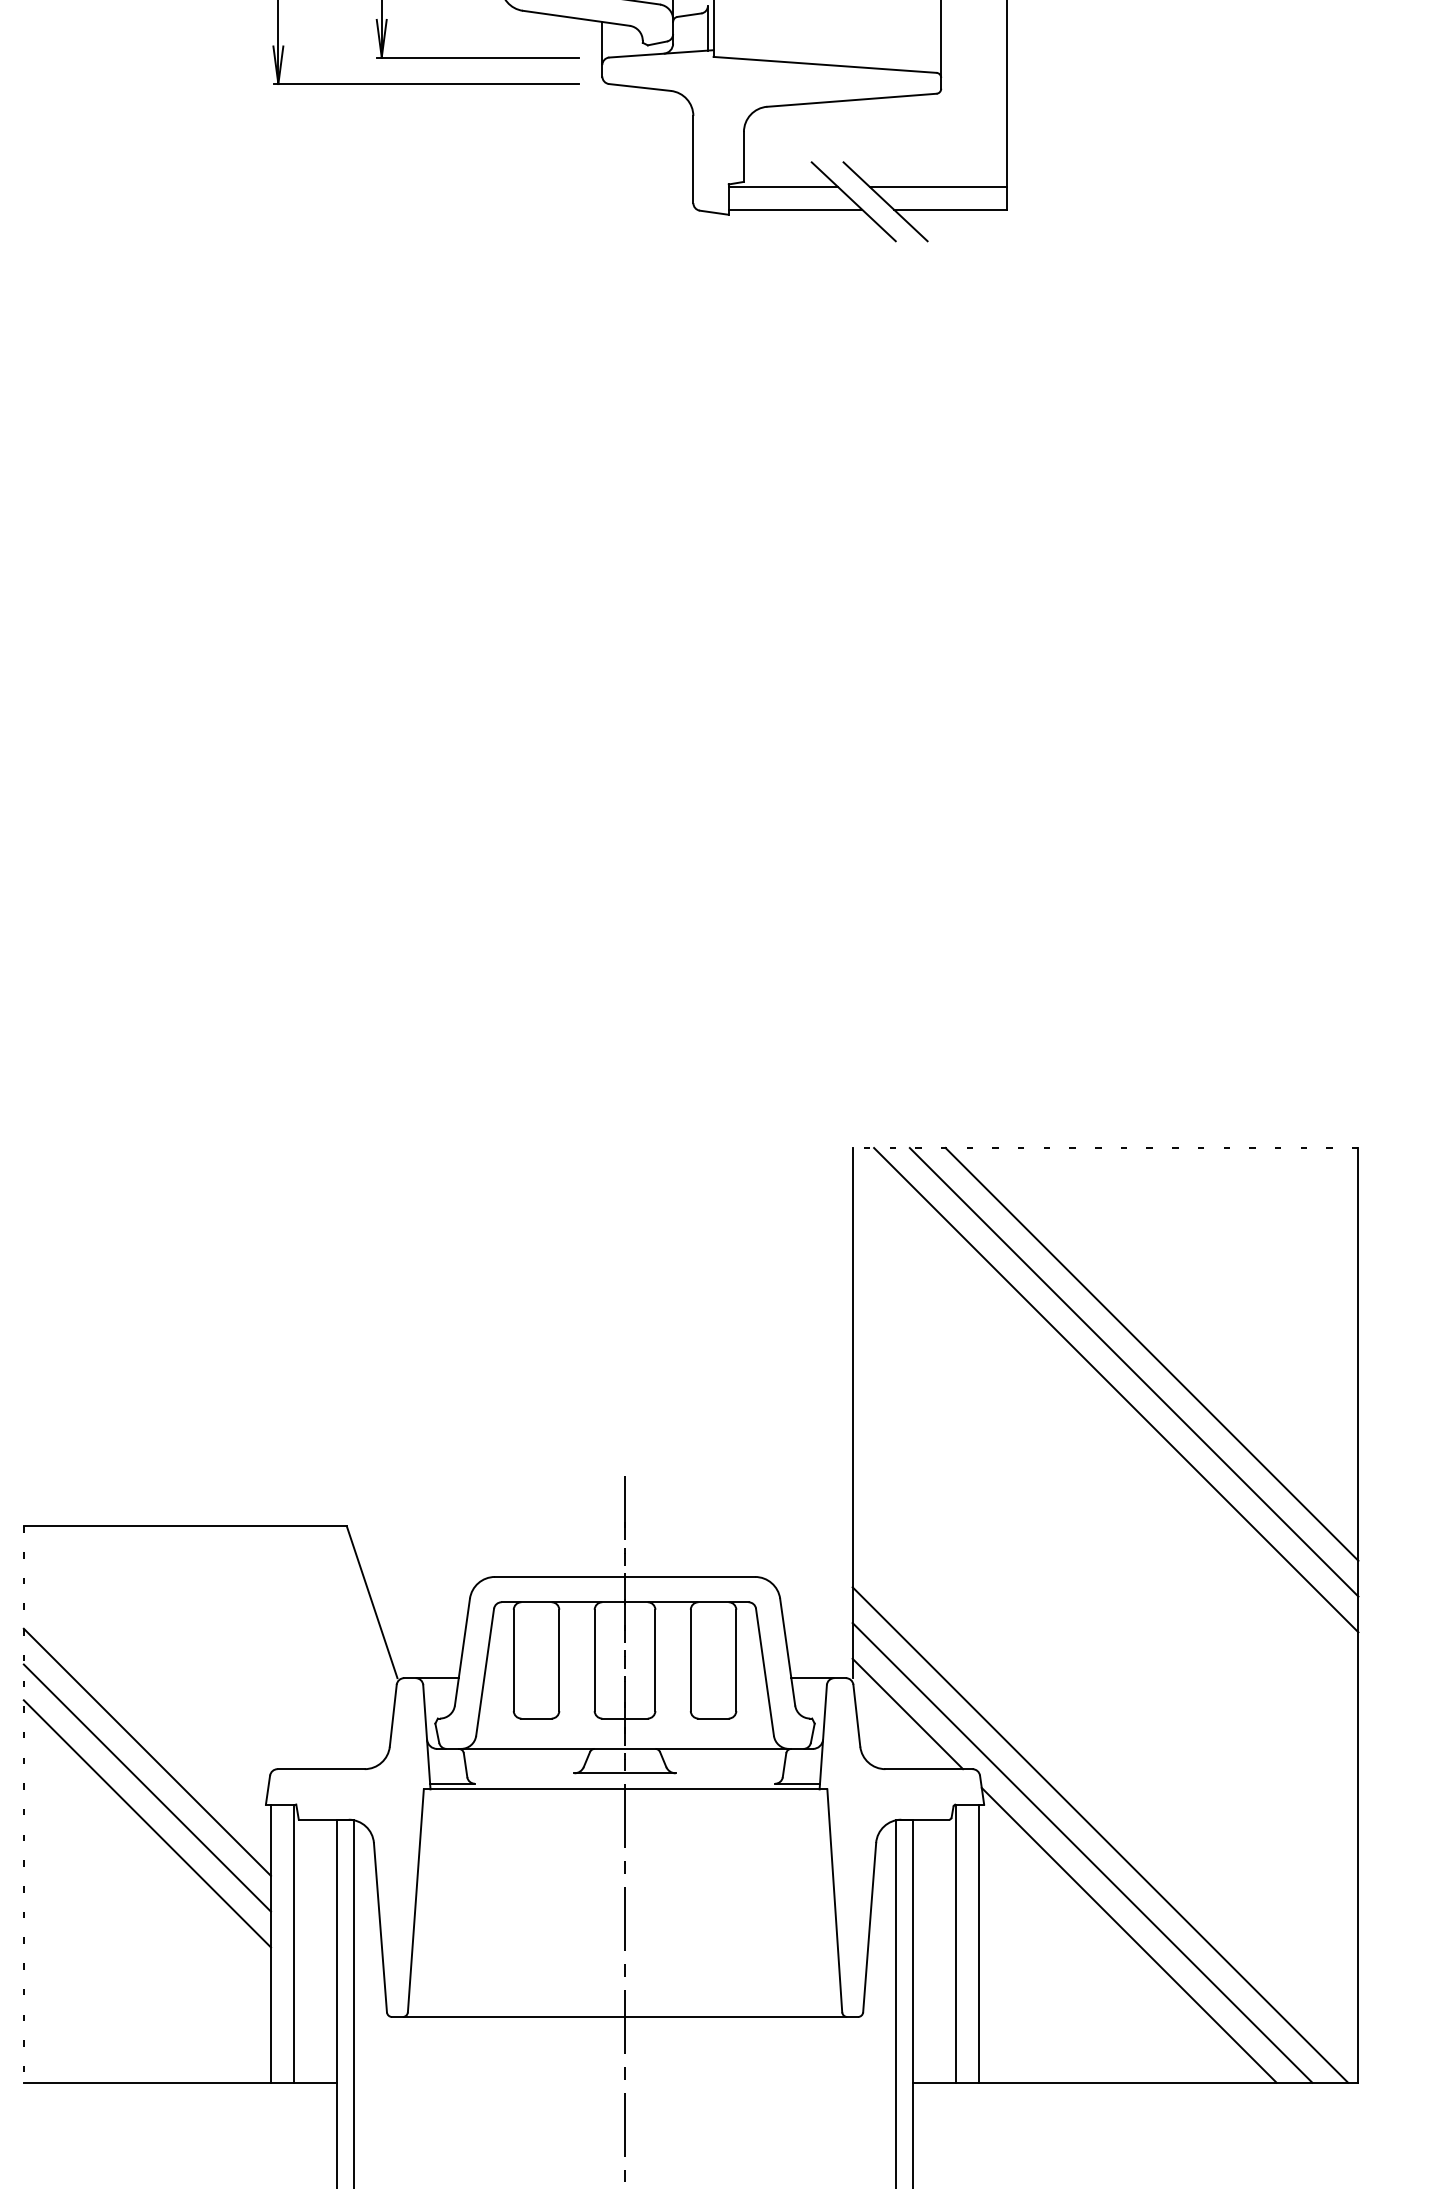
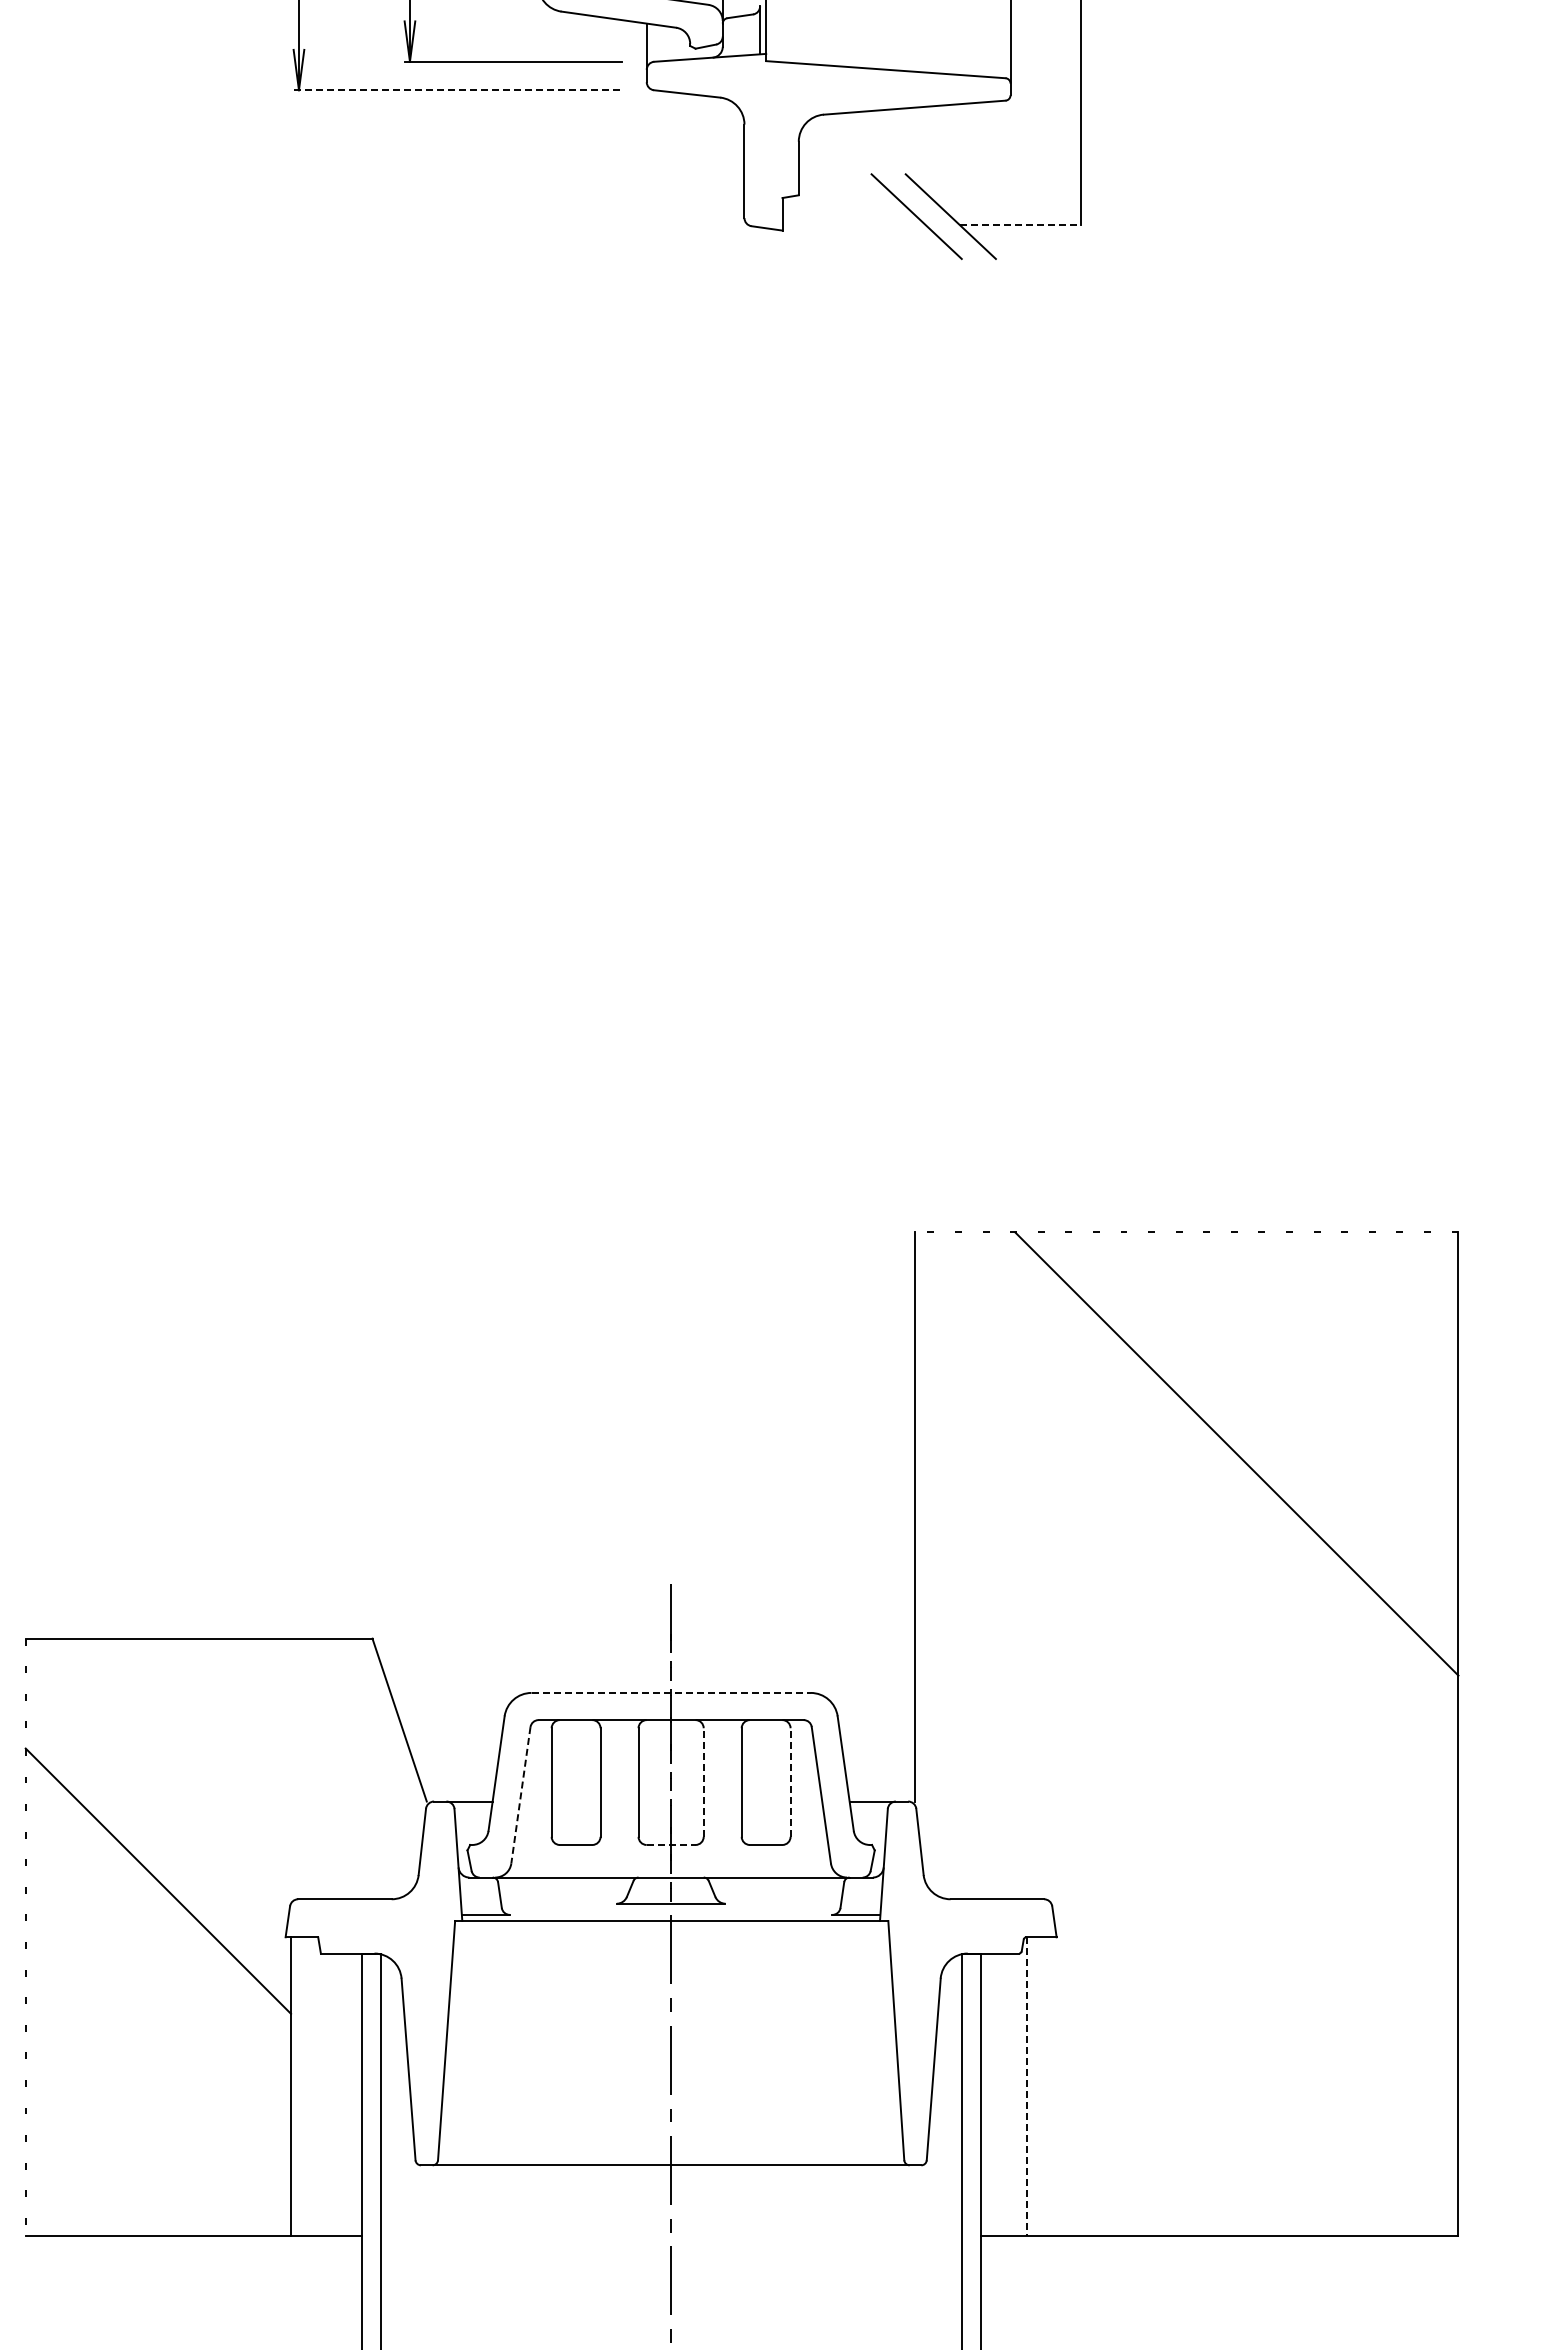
line: (426, 84) -> (457, 90), solid -> dashed
line: (782, 186) -> (840, 200), removed
line: (938, 186) -> (1007, 200), removed
line: (794, 210) -> (853, 225), removed
line: (950, 210) -> (1020, 225), solid -> dashed
line: (1133, 1372) -> (1217, 1473), removed
line: (1116, 1390) -> (1198, 1492), removed
line: (625, 1576) -> (671, 1692), solid -> dashed
line: (655, 1660) -> (703, 1782), solid -> dashed
line: (736, 1660) -> (790, 1782), solid -> dashed
line: (484, 1672) -> (520, 1795), solid -> dashed
line: (907, 1713) -> (974, 1839), removed
line: (625, 1718) -> (671, 1844), solid -> dashed
line: (147, 1788) -> (158, 1919), removed
line: (147, 1823) -> (158, 1957), removed
line: (1100, 1834) -> (1181, 1969), removed
line: (1082, 1852) -> (1162, 1988), removed
line: (1129, 1935) -> (1212, 2077), removed
line: (293, 1943) -> (315, 2086), removed
line: (979, 1943) -> (1051, 2086), removed
line: (956, 1944) -> (1026, 2087), solid -> dashed

